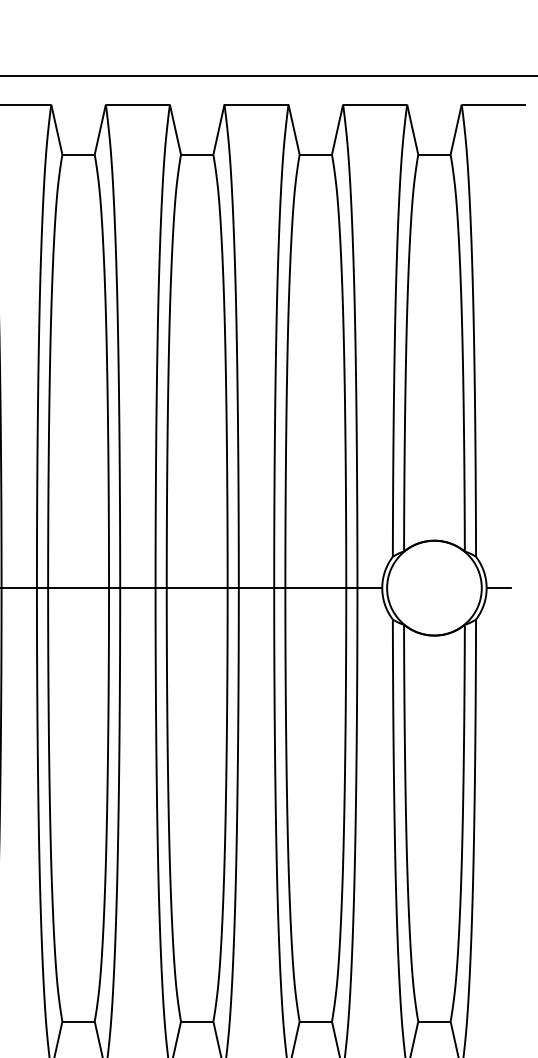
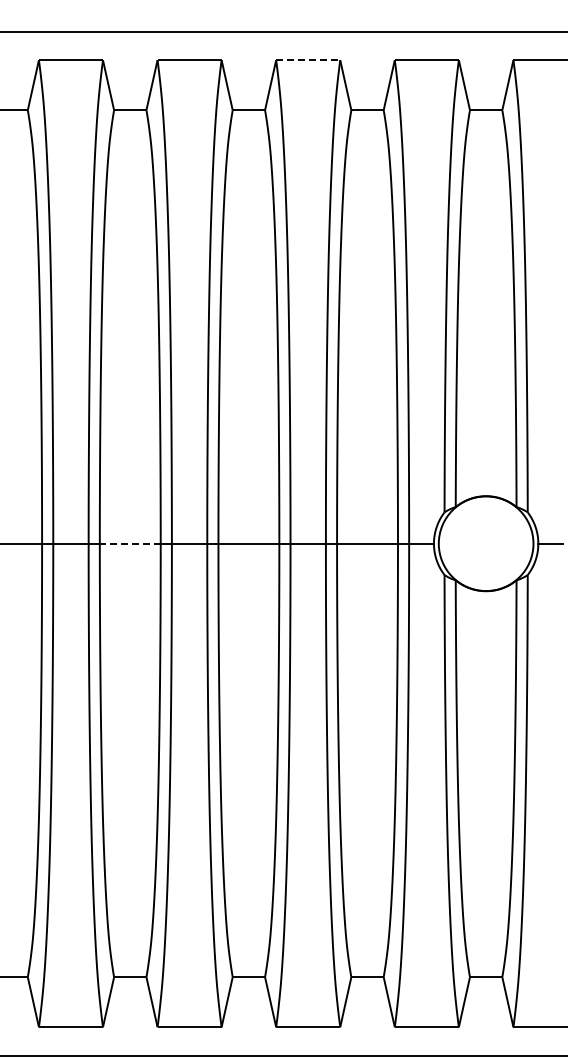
line: (255, 104) -> (307, 60), solid -> dashed
line: (77, 587) -> (129, 543), solid -> dashed

